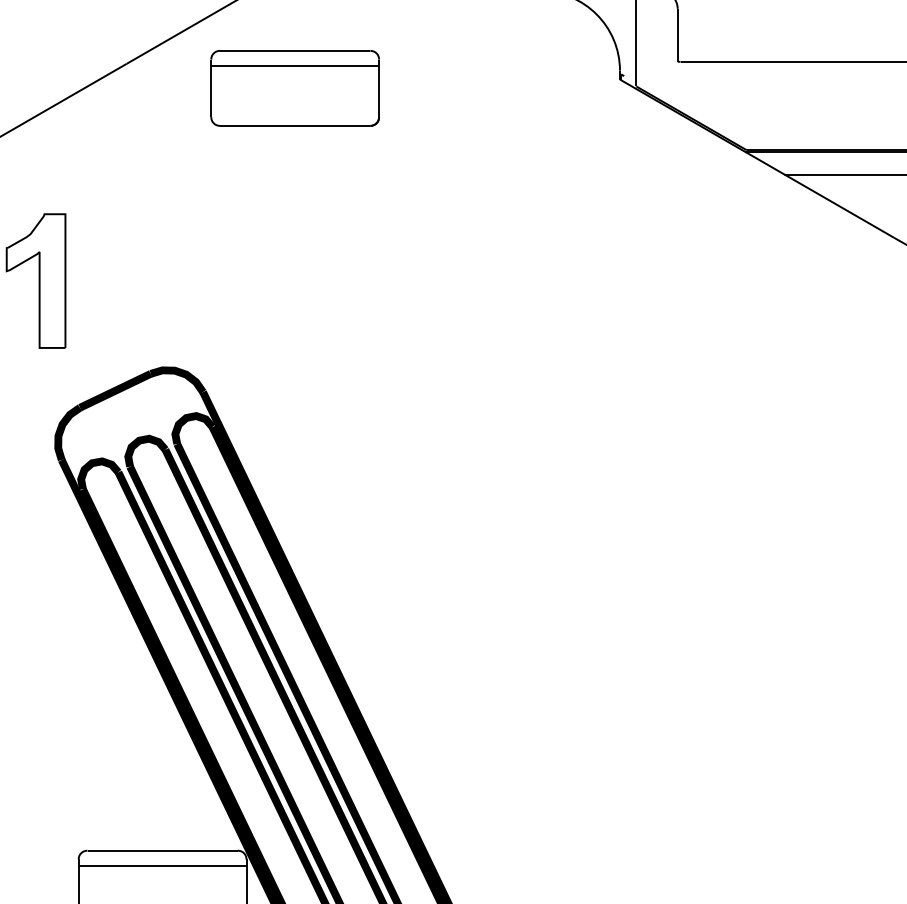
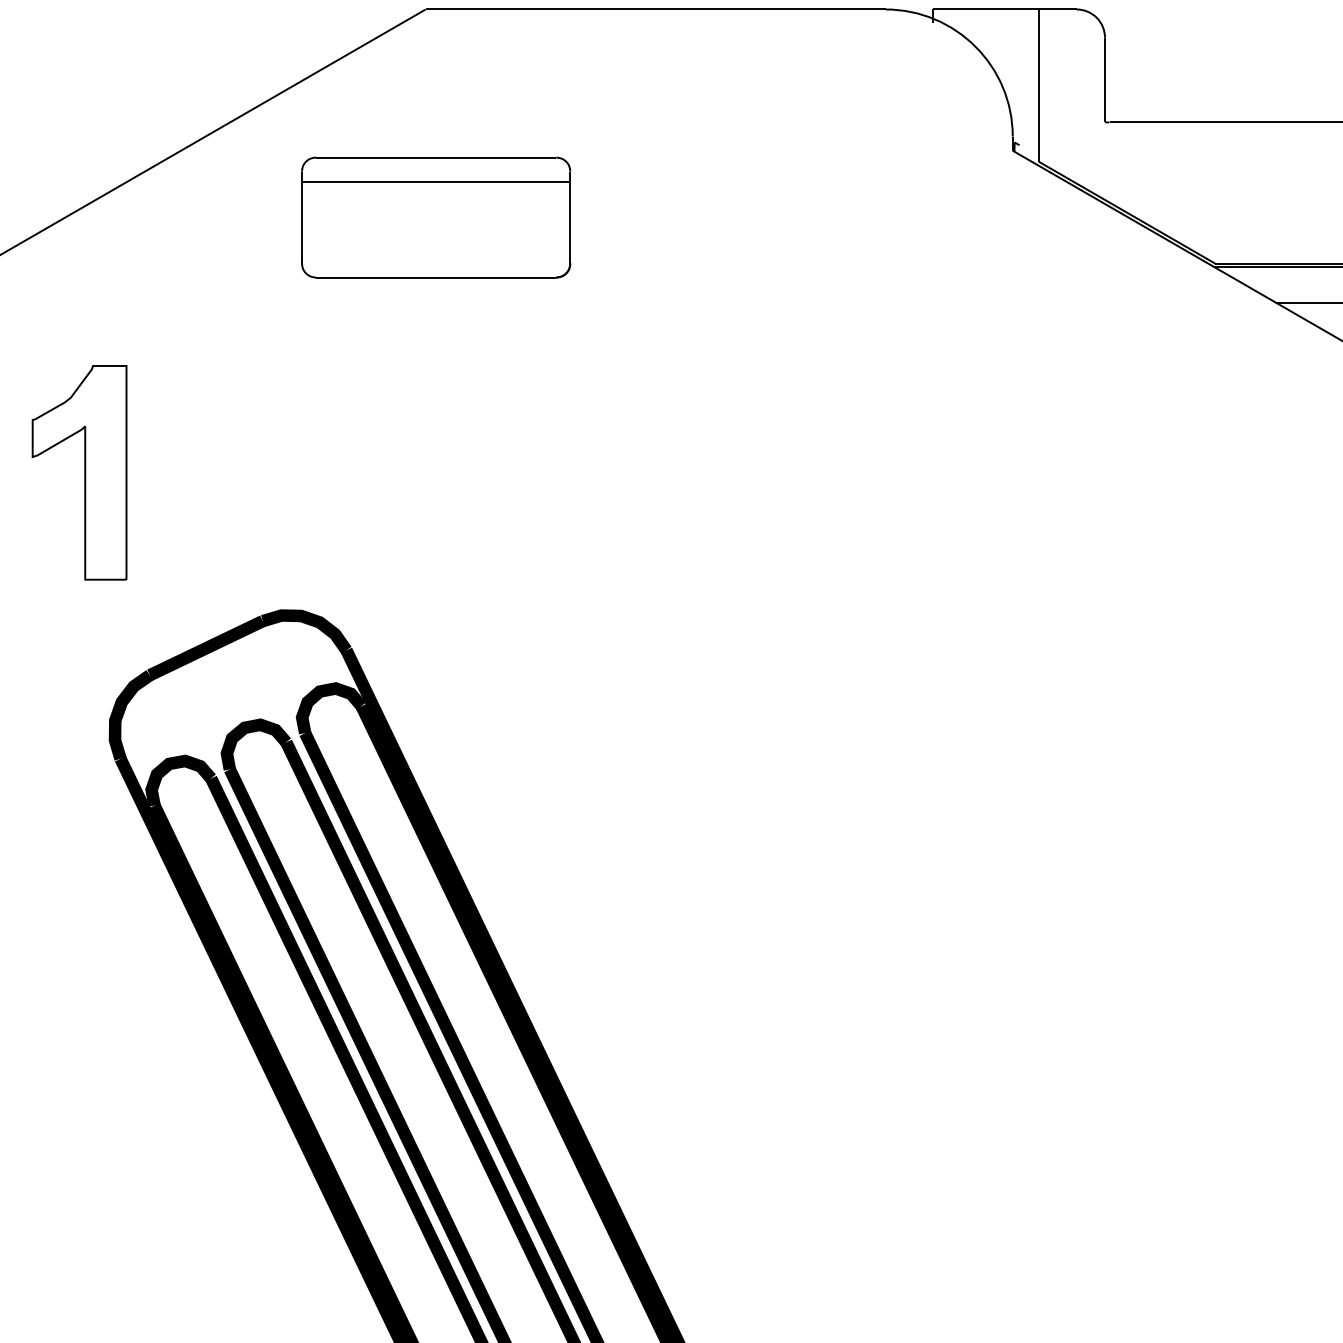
part: (294, 88) -> (435, 217), moved

